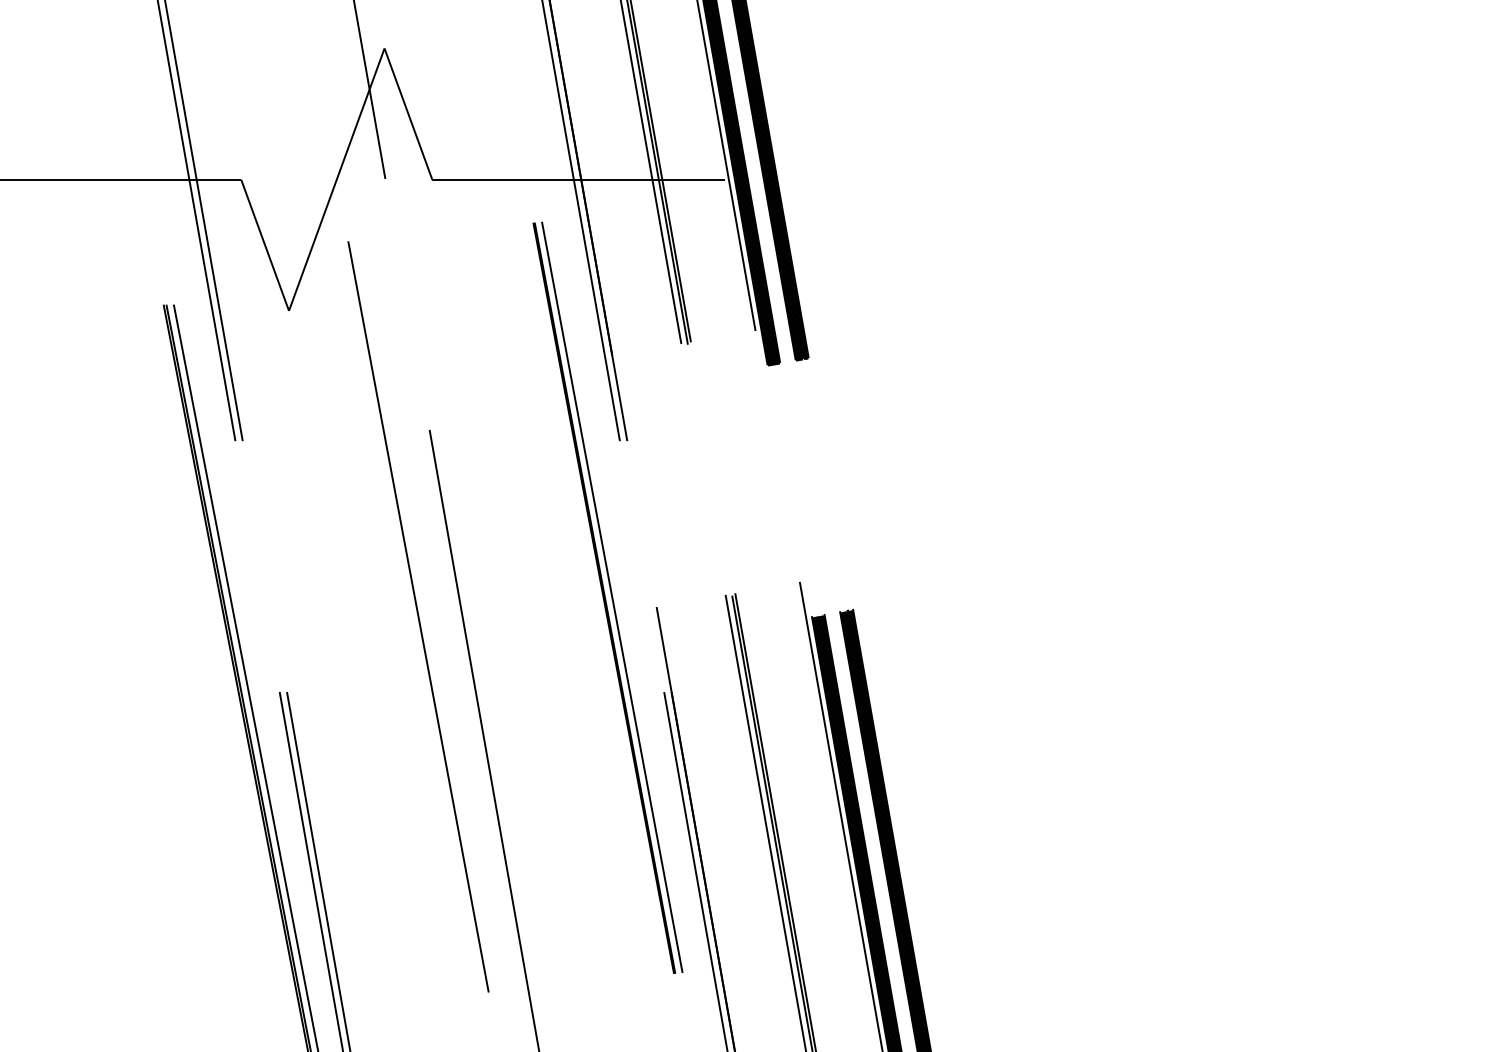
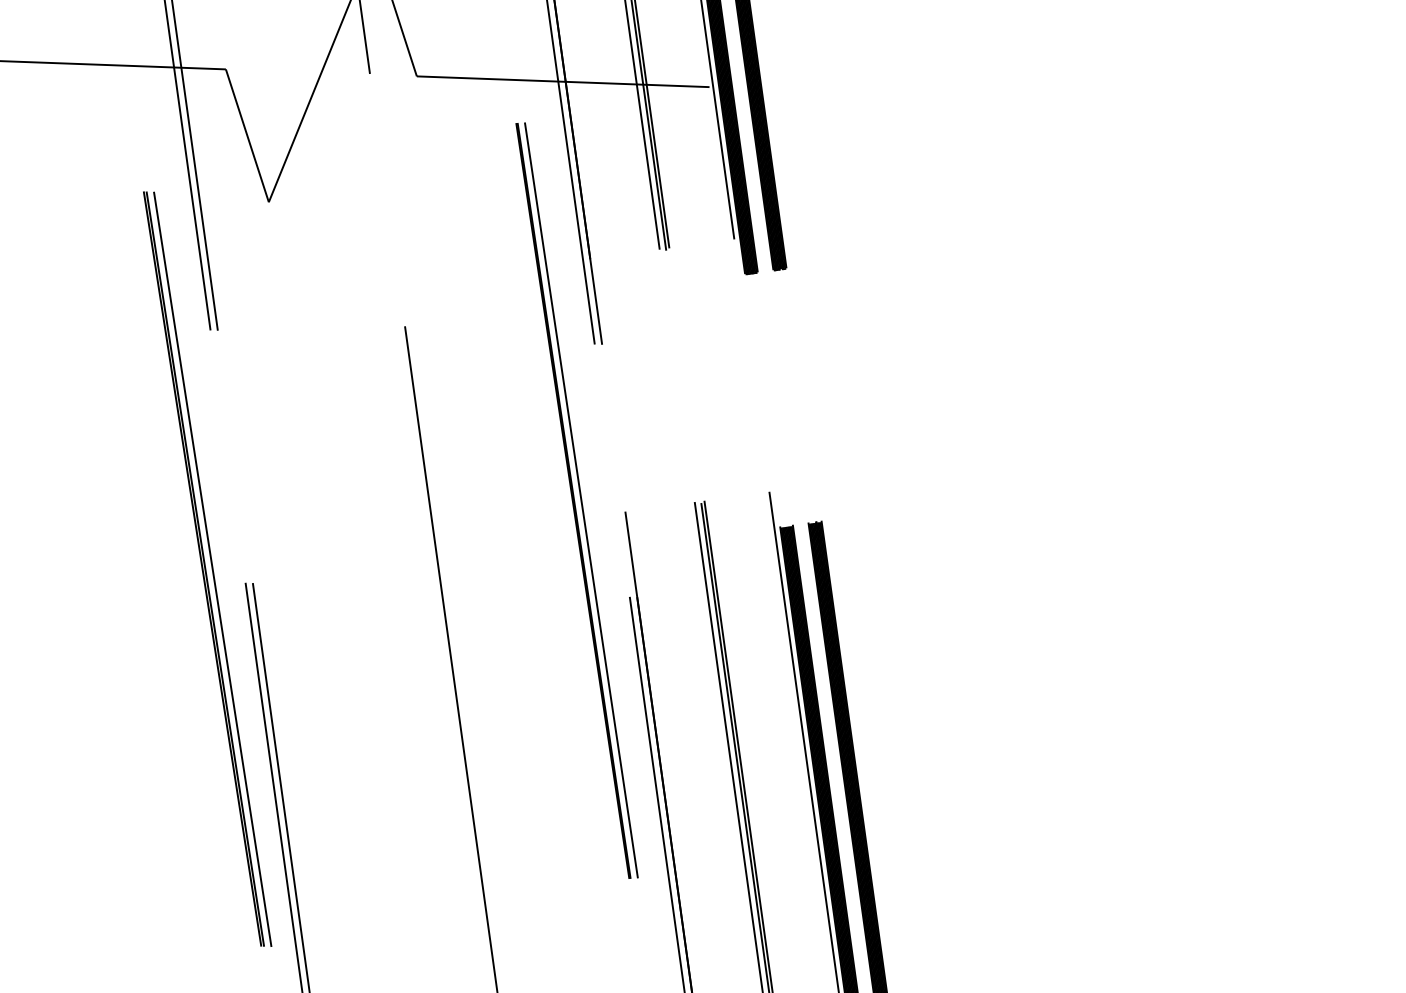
line: (412, 585) -> (382, 481), removed

